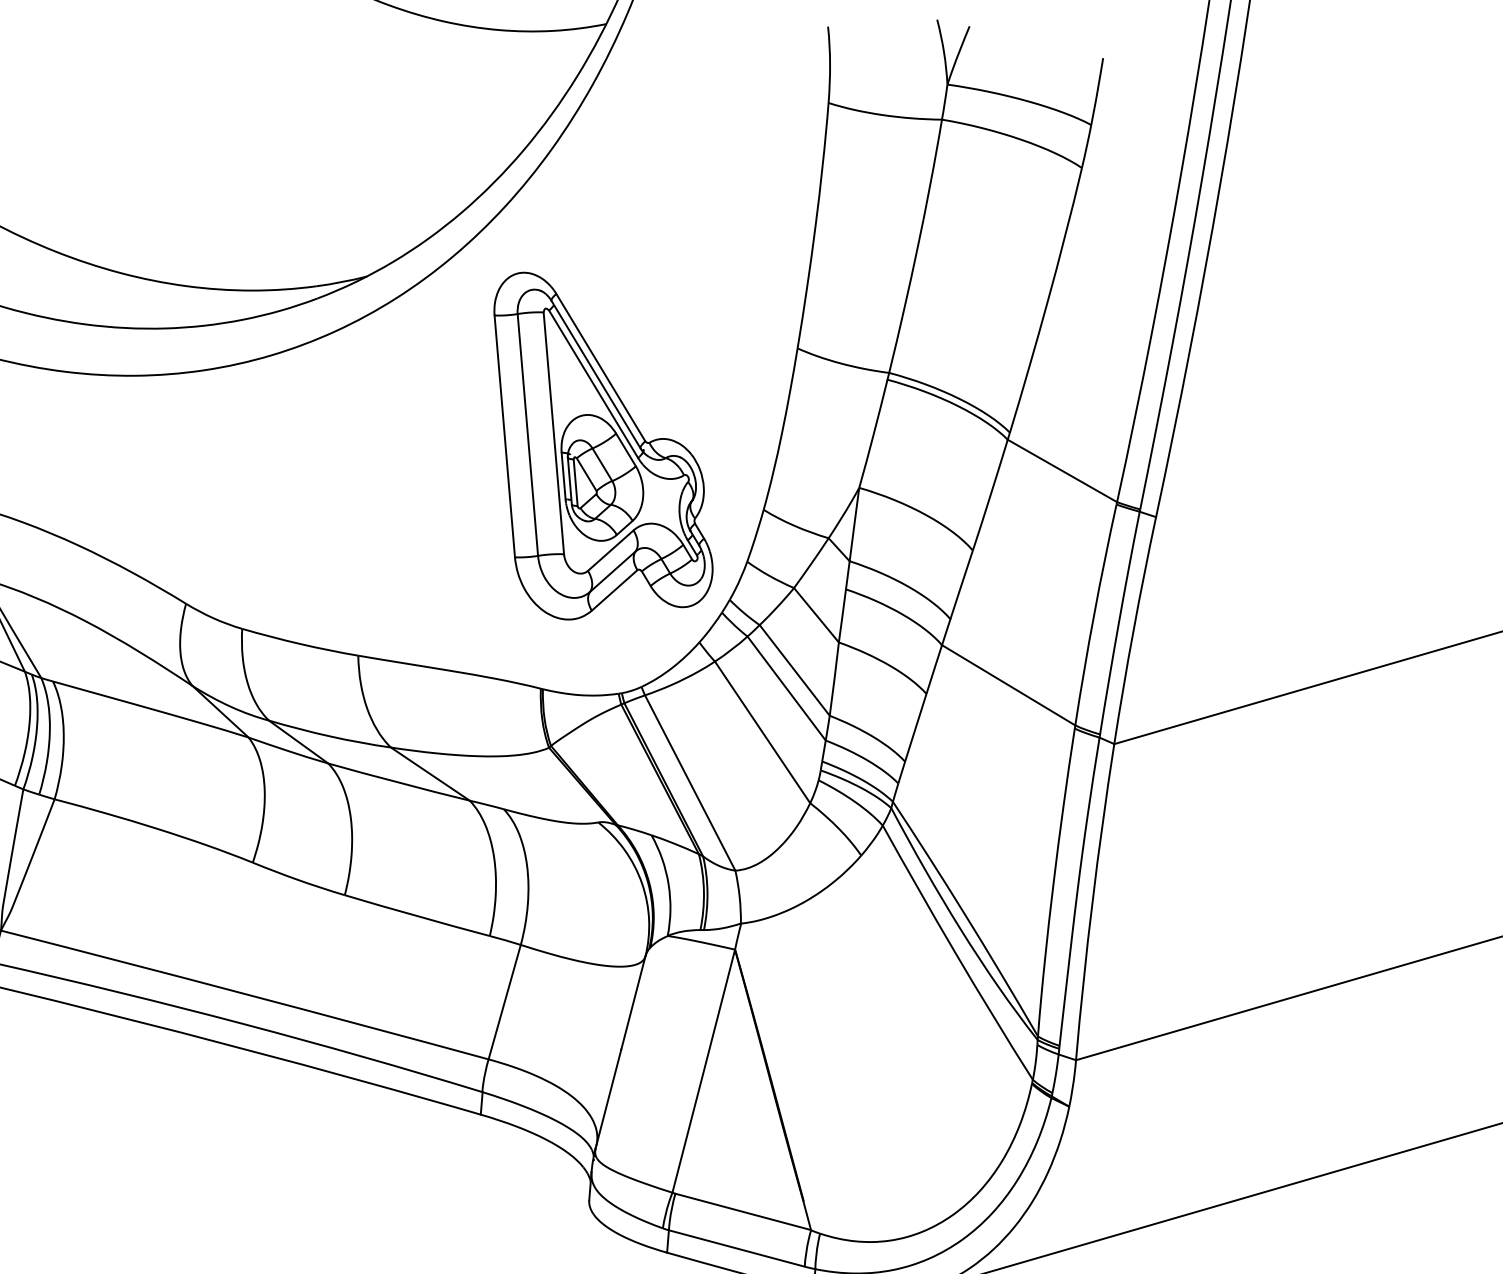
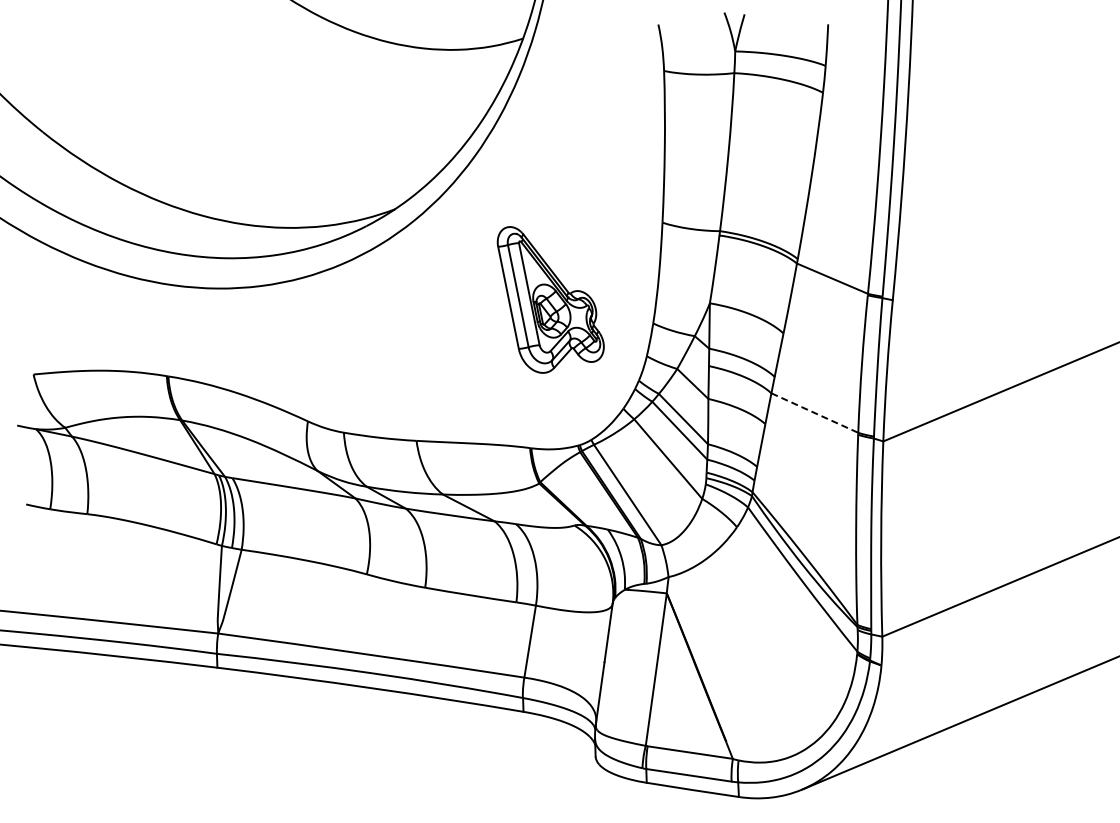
part: (601, 451) -> (550, 299), size x0.7
line: (1008, 685) -> (814, 413), solid -> dashed

